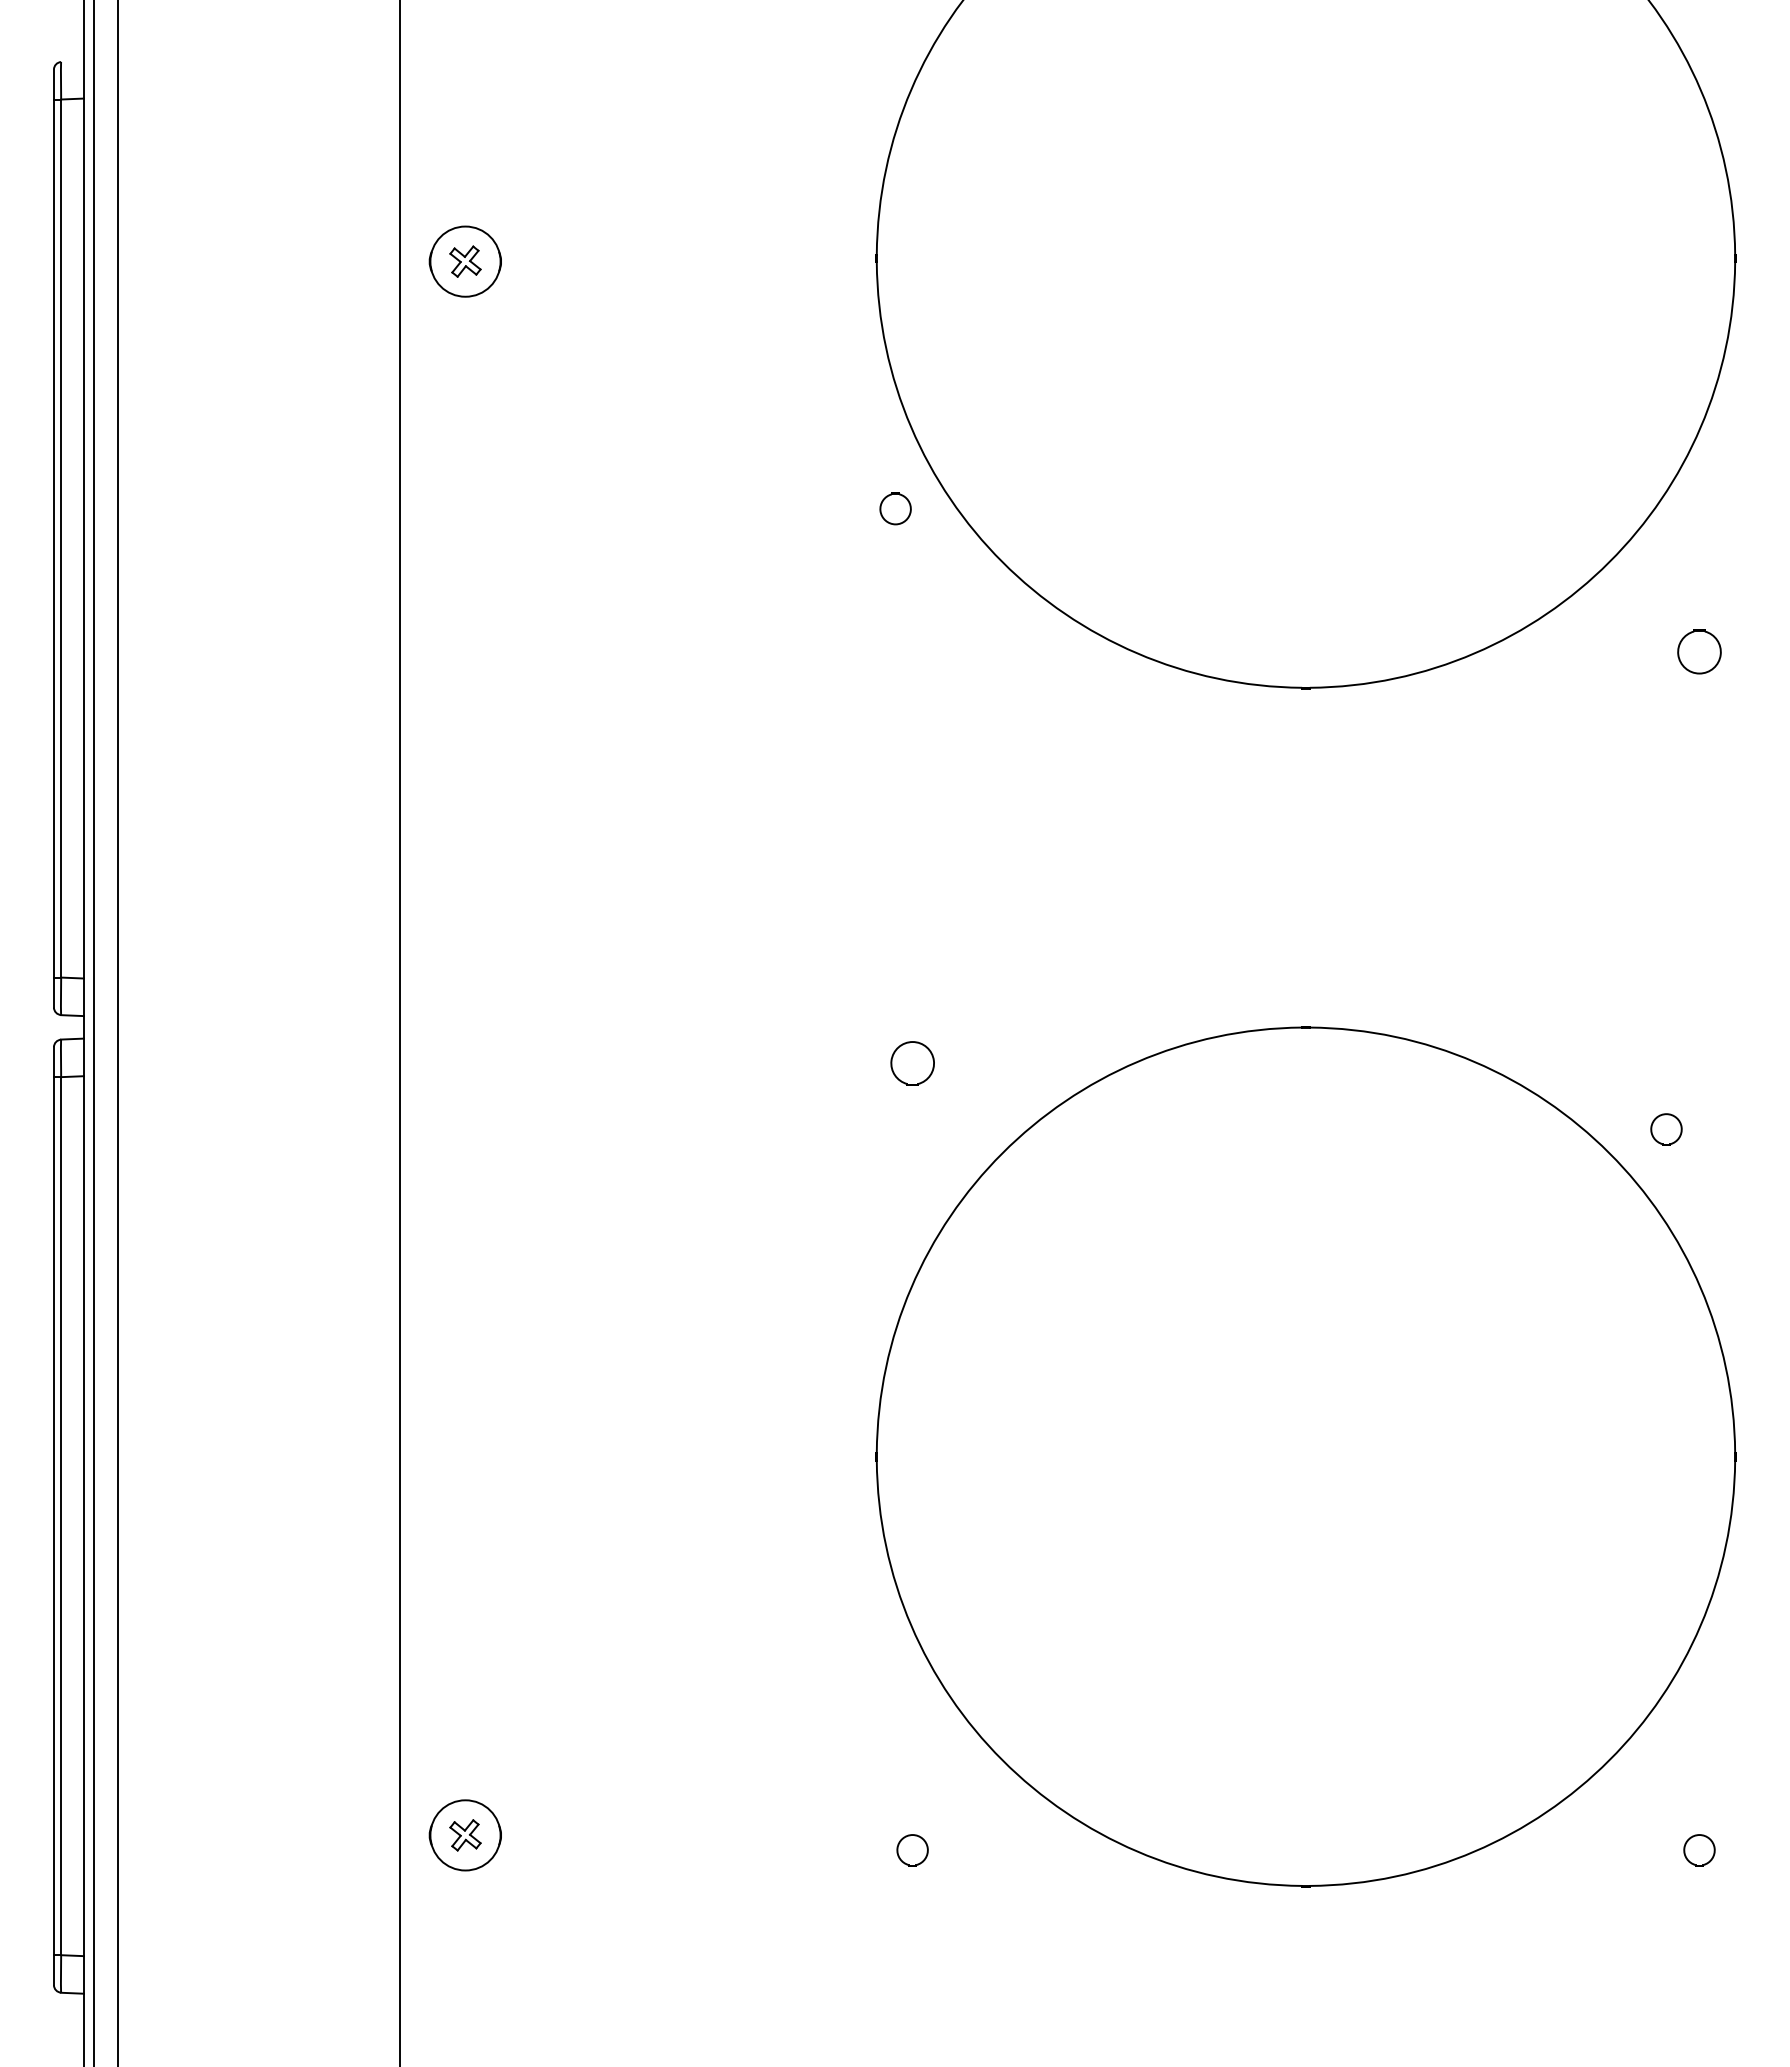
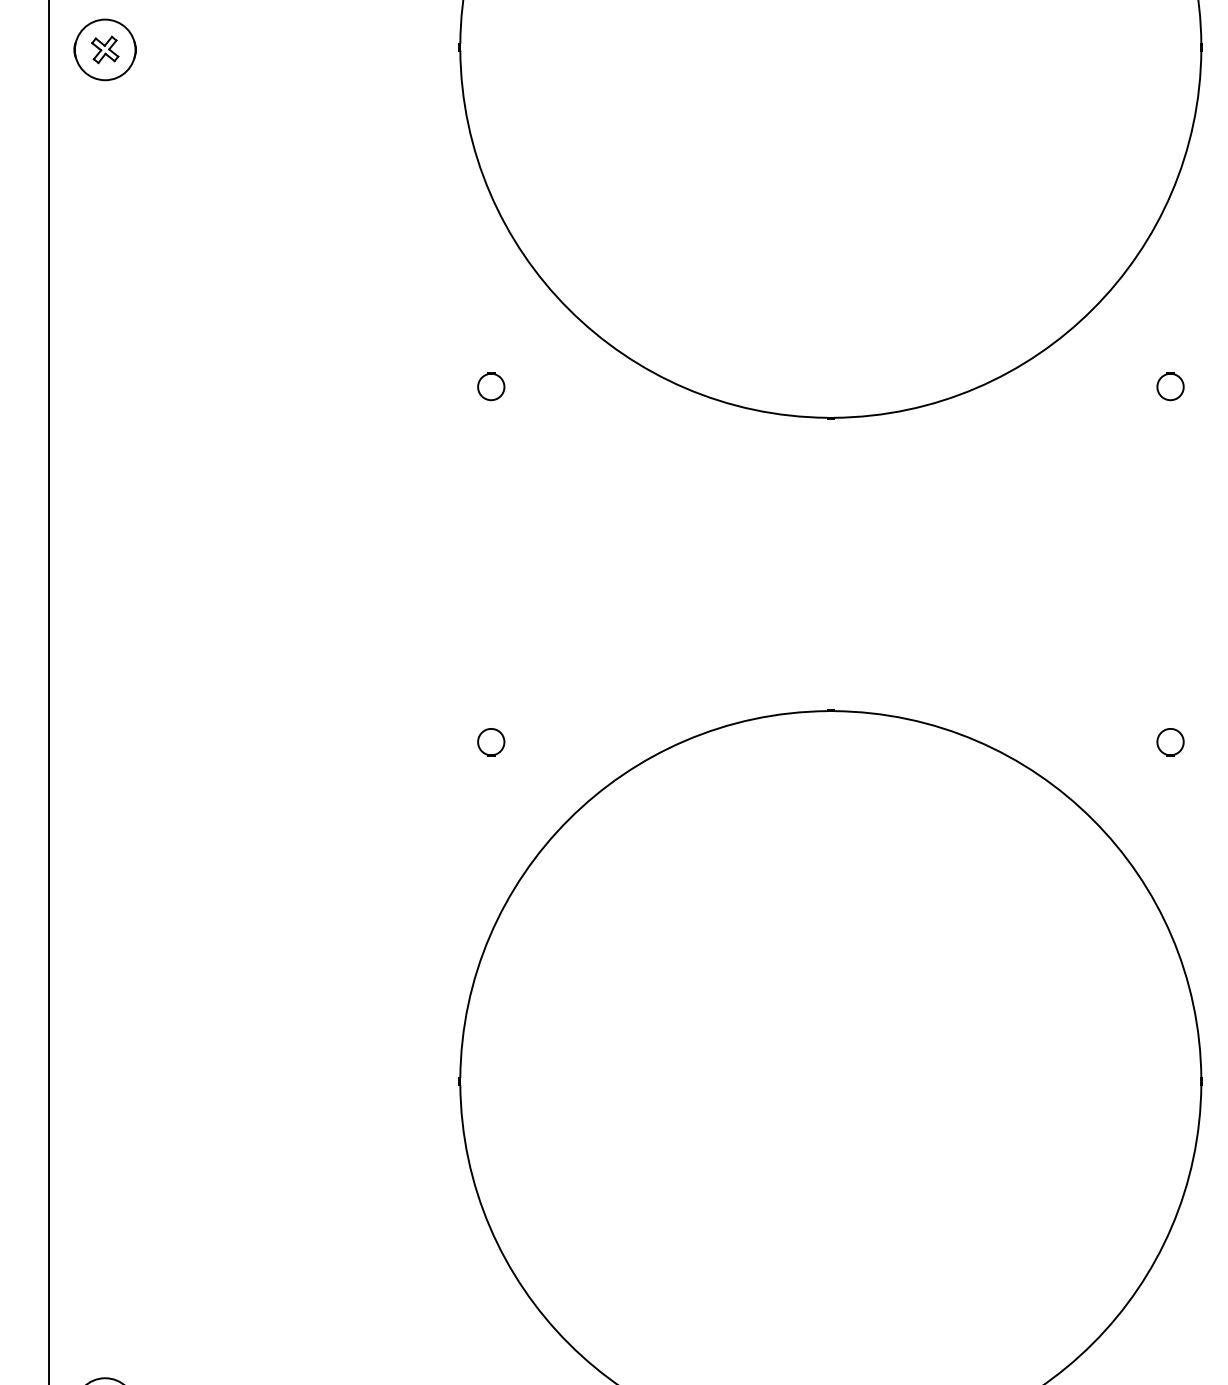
part: (895, 508) -> (491, 386), moved
part: (1699, 651) -> (1170, 386), size x0.71
part: (912, 1063) -> (491, 742), size x0.71
part: (1666, 1129) -> (1170, 742), moved

